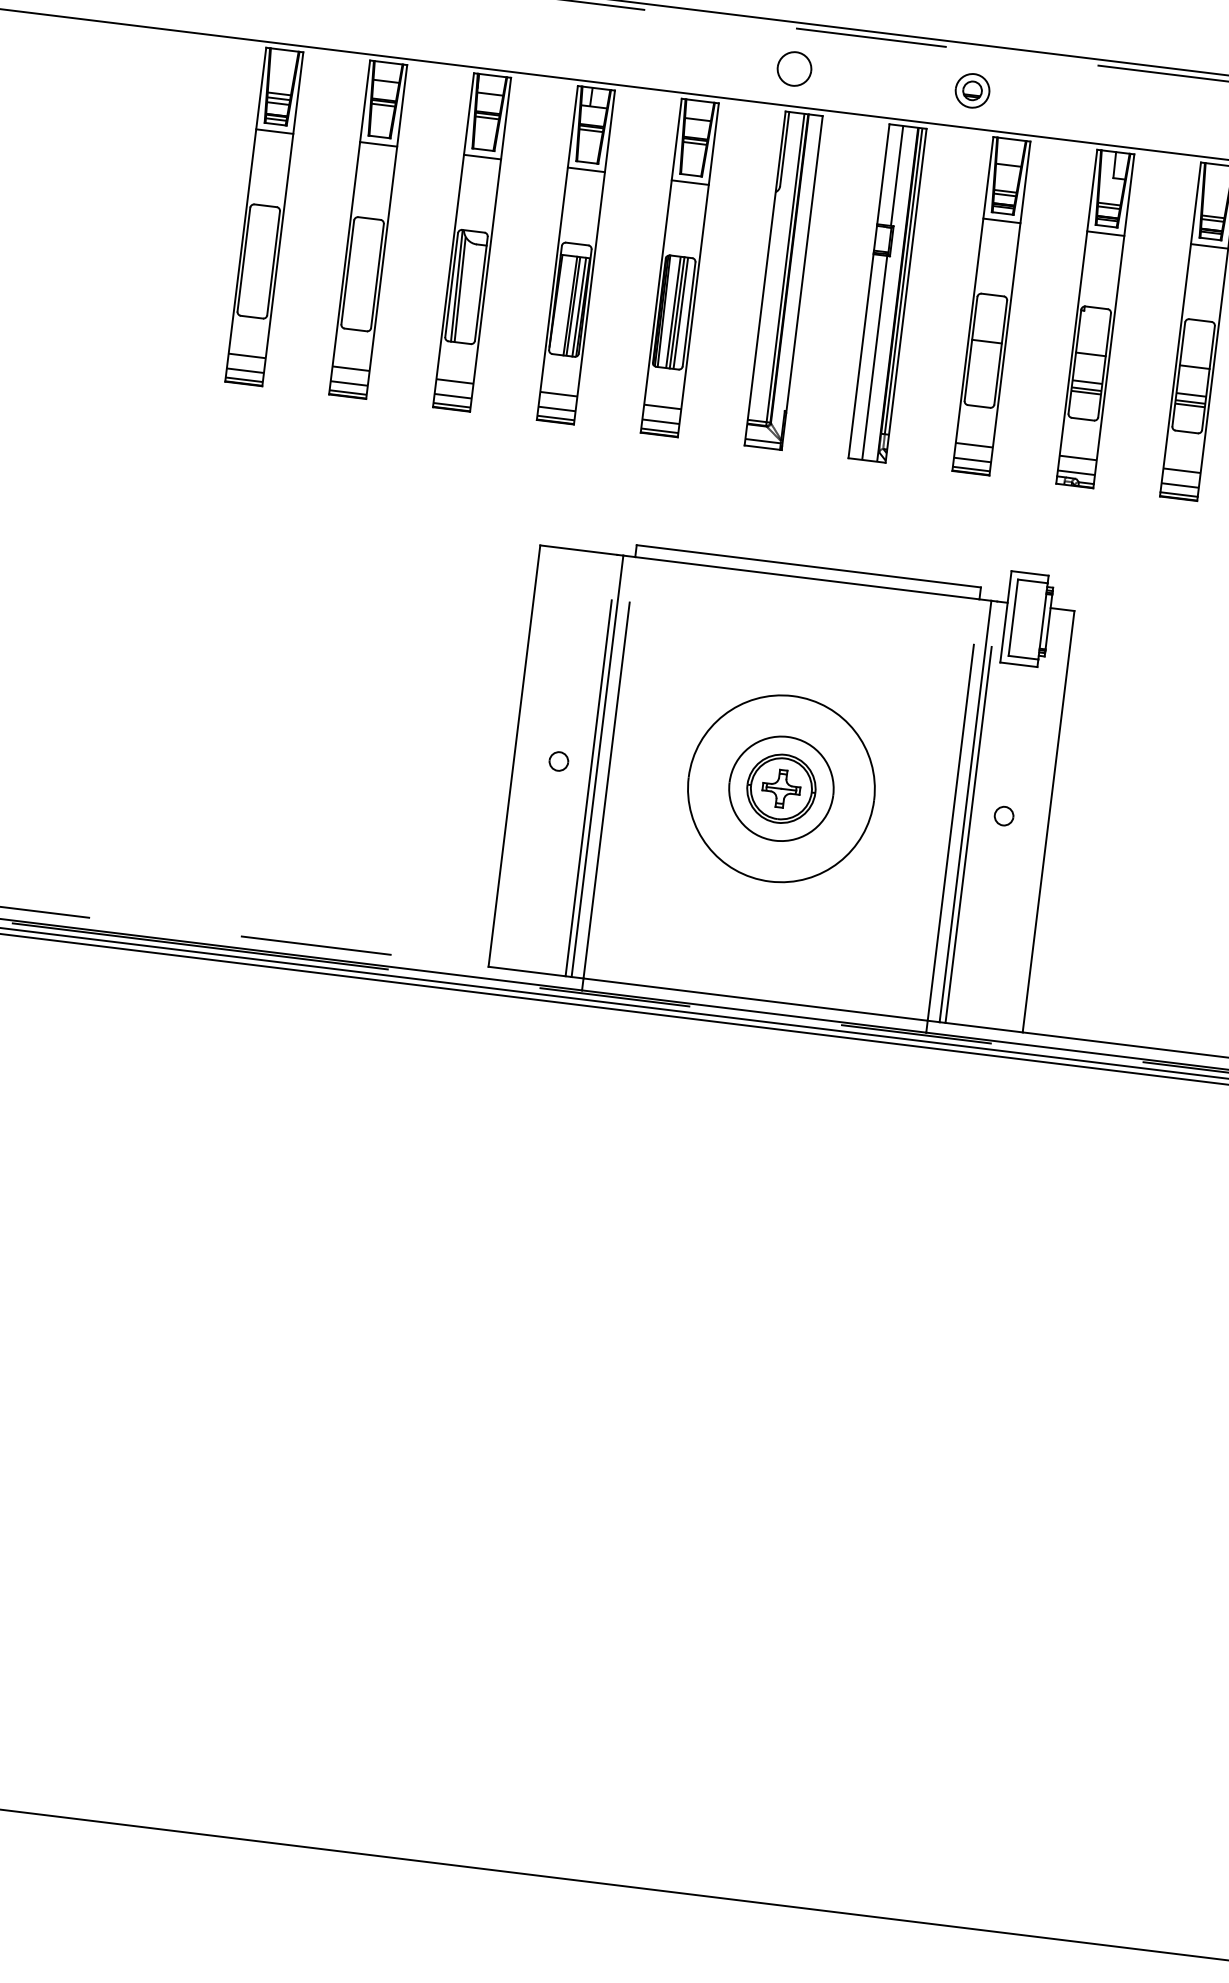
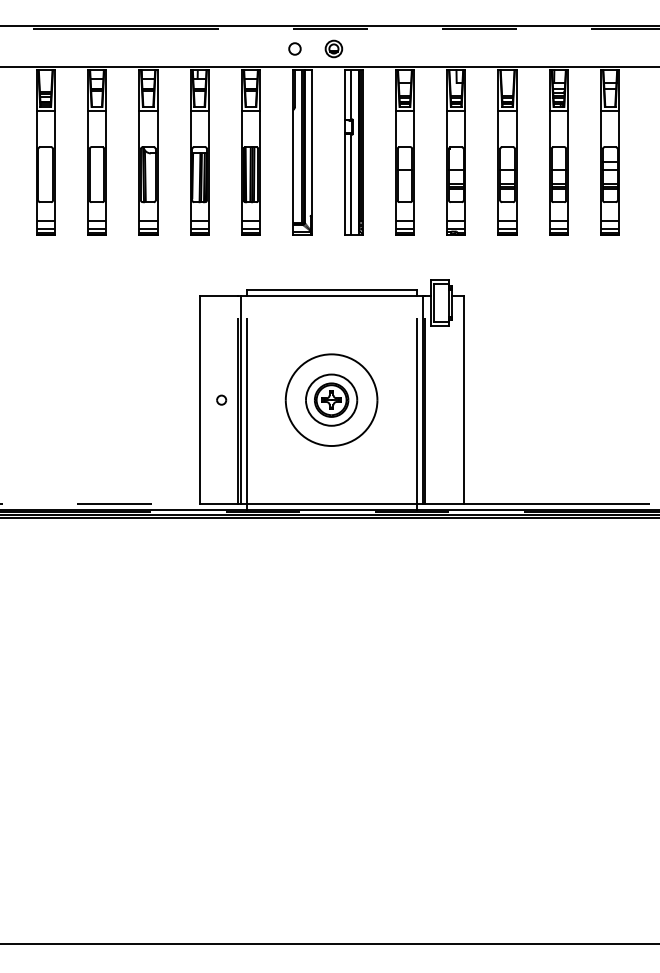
part: (793, 67) -> (294, 48), size x0.7
part: (971, 89) -> (333, 48), moved
part: (1003, 814) -> (441, 399), removed

